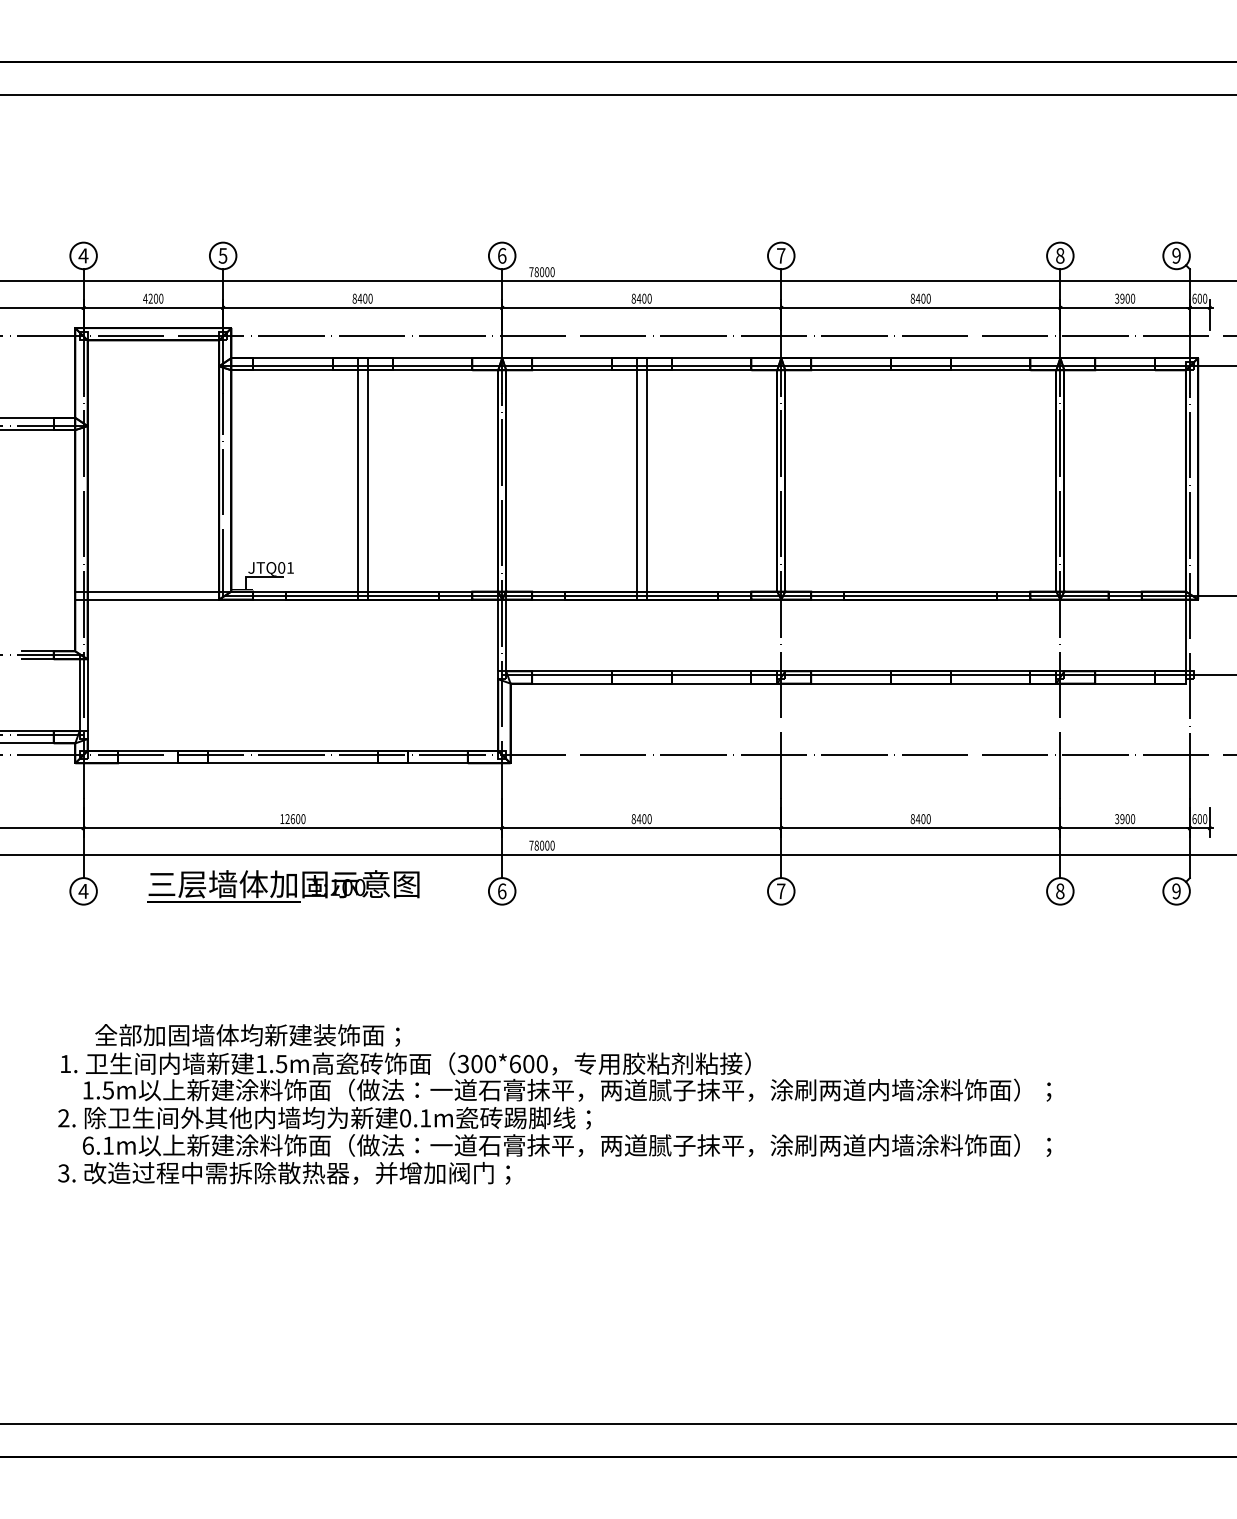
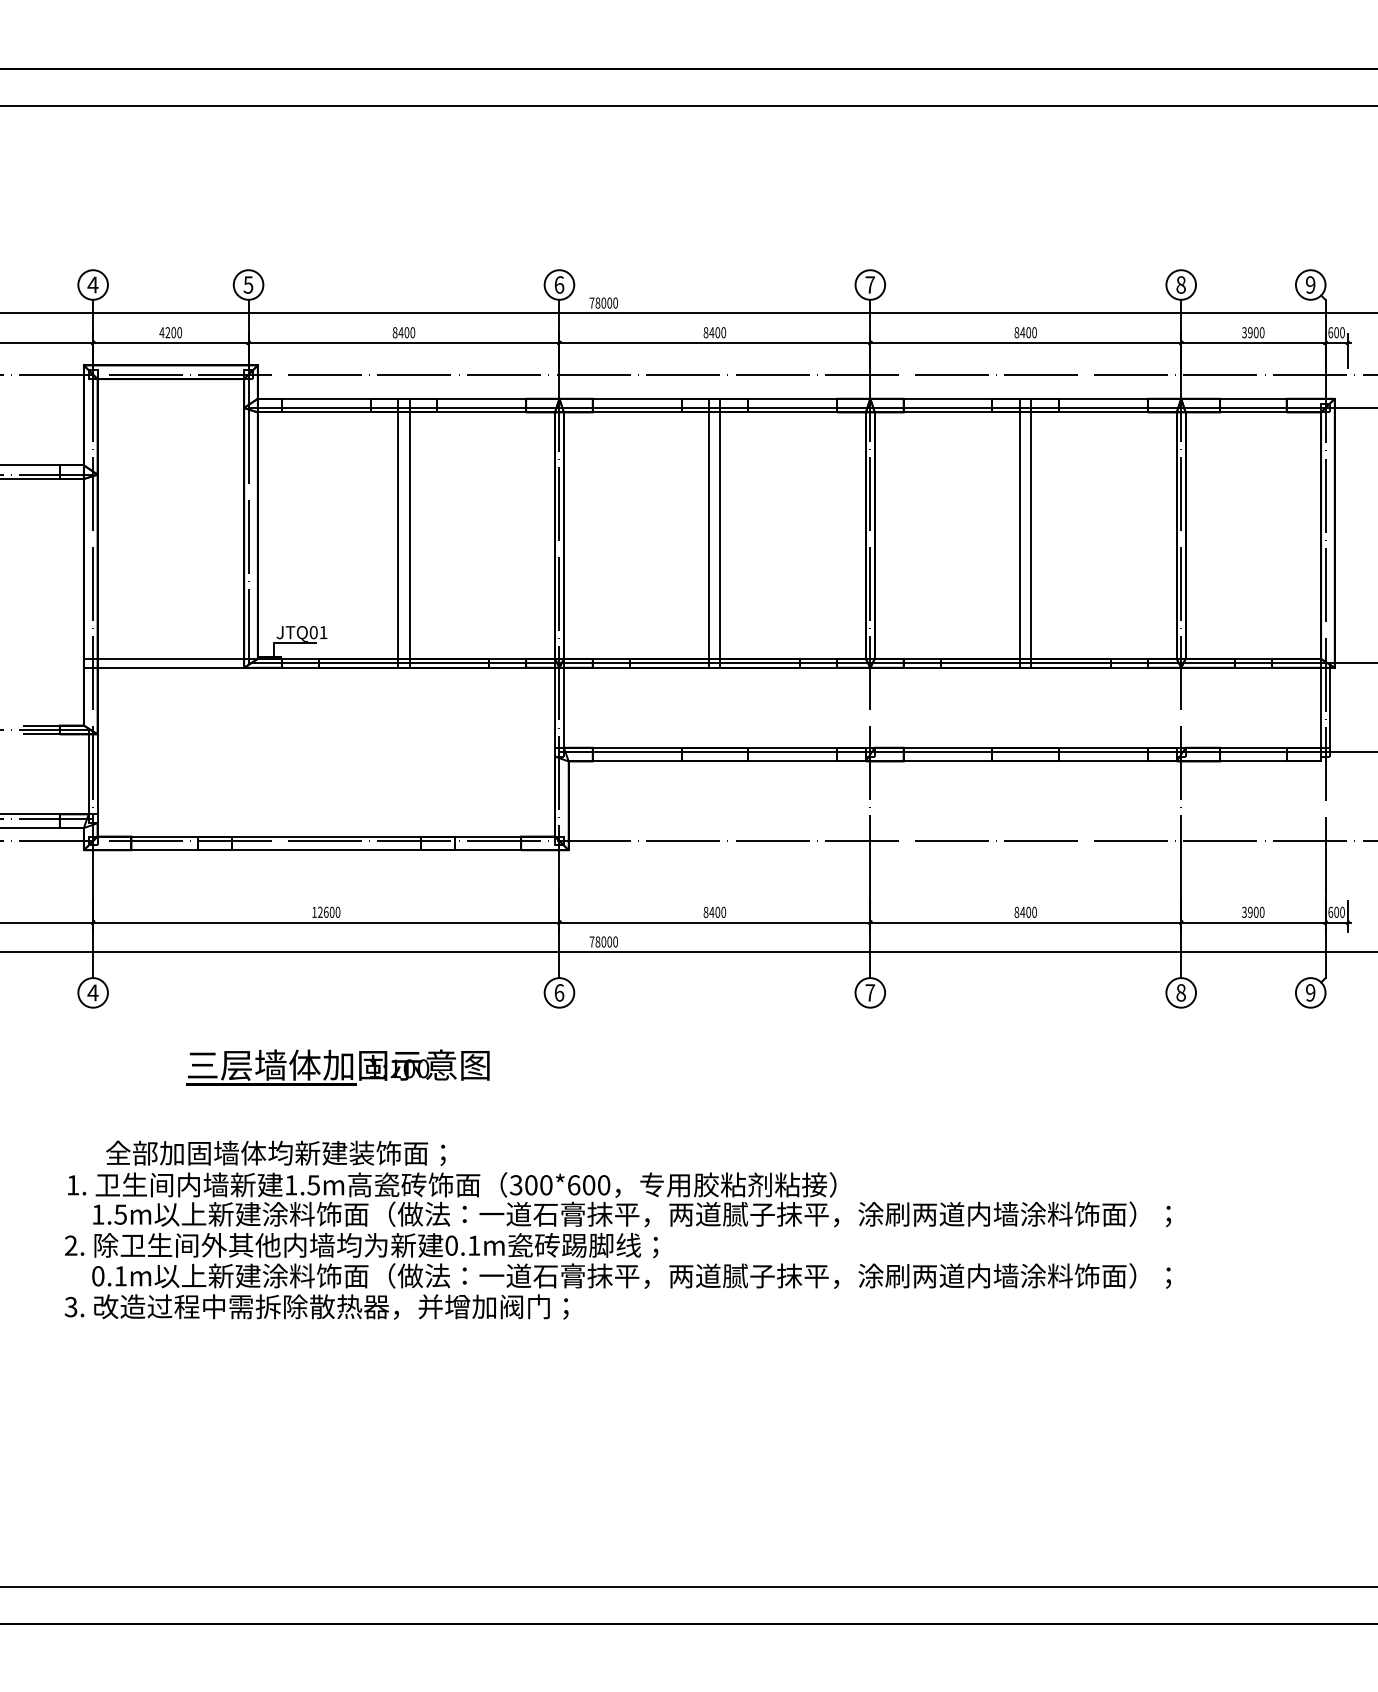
line: (915, 478) -> (1019, 532), added
line: (925, 478) -> (1030, 532), added
line: (1193, 633) -> (1329, 705), added
text: (283, 886) -> (338, 1067), moved
text: (87, 1145) -> (97, 1276), 6.1m -> 0.1m

